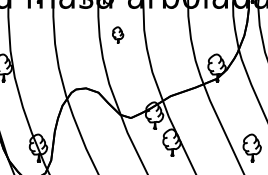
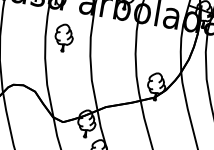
part: (117, 35) -> (63, 38), size x1.67

